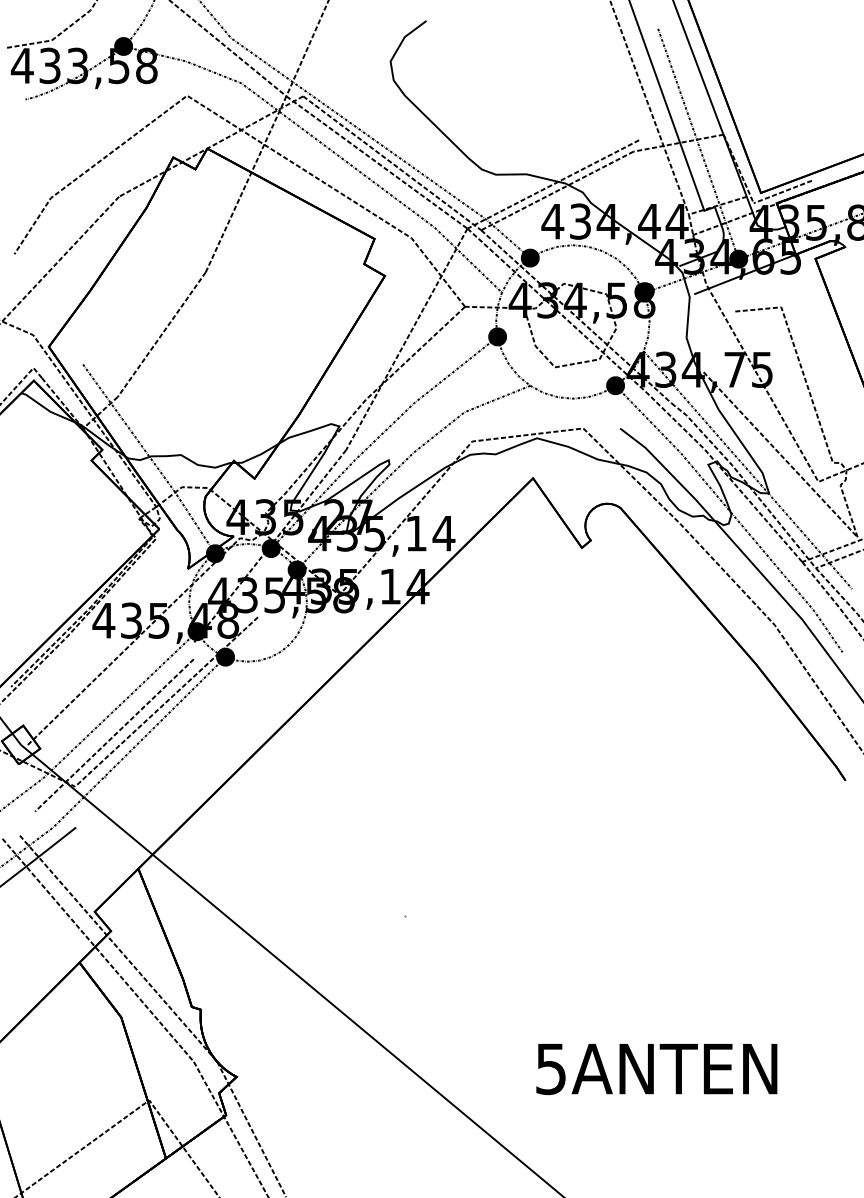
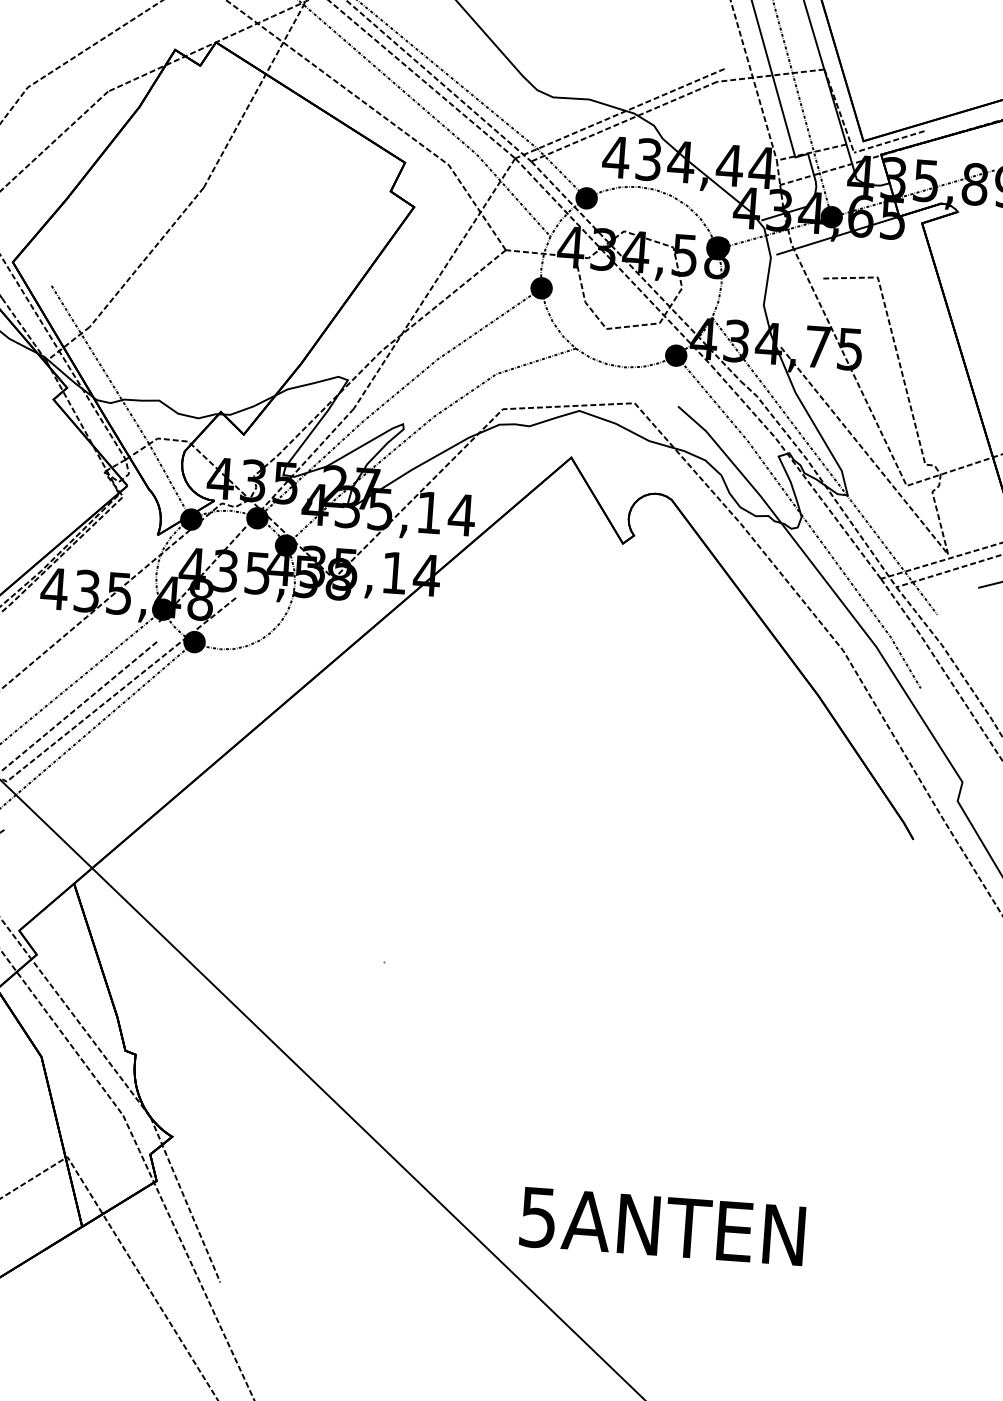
text: (656, 1069) -> (662, 1226), moved

